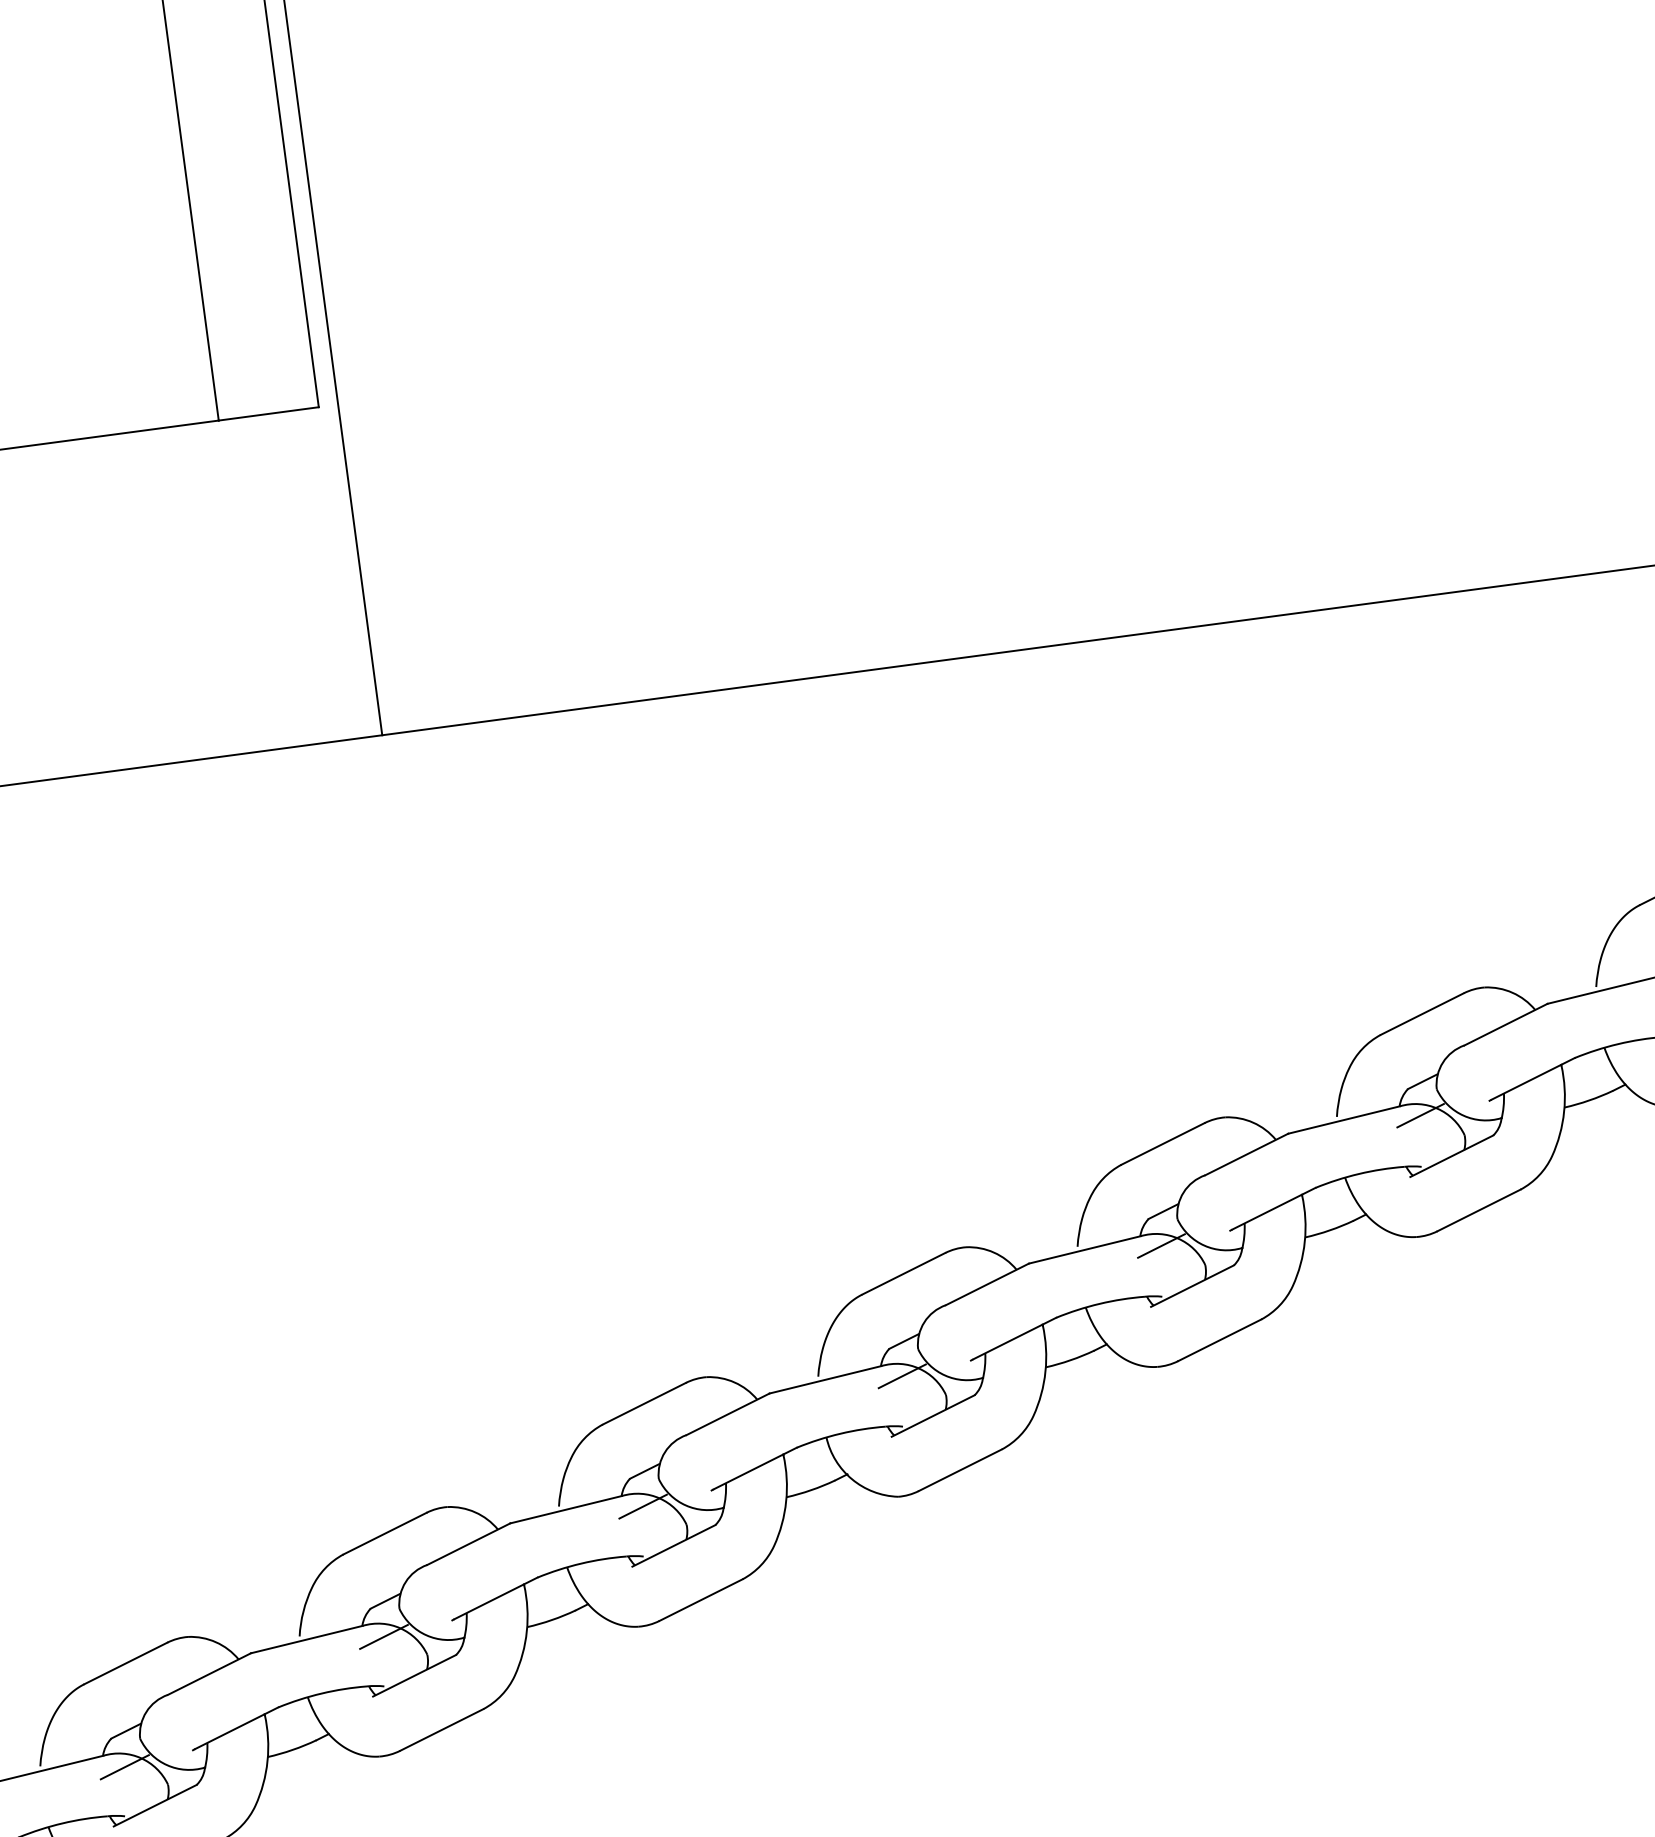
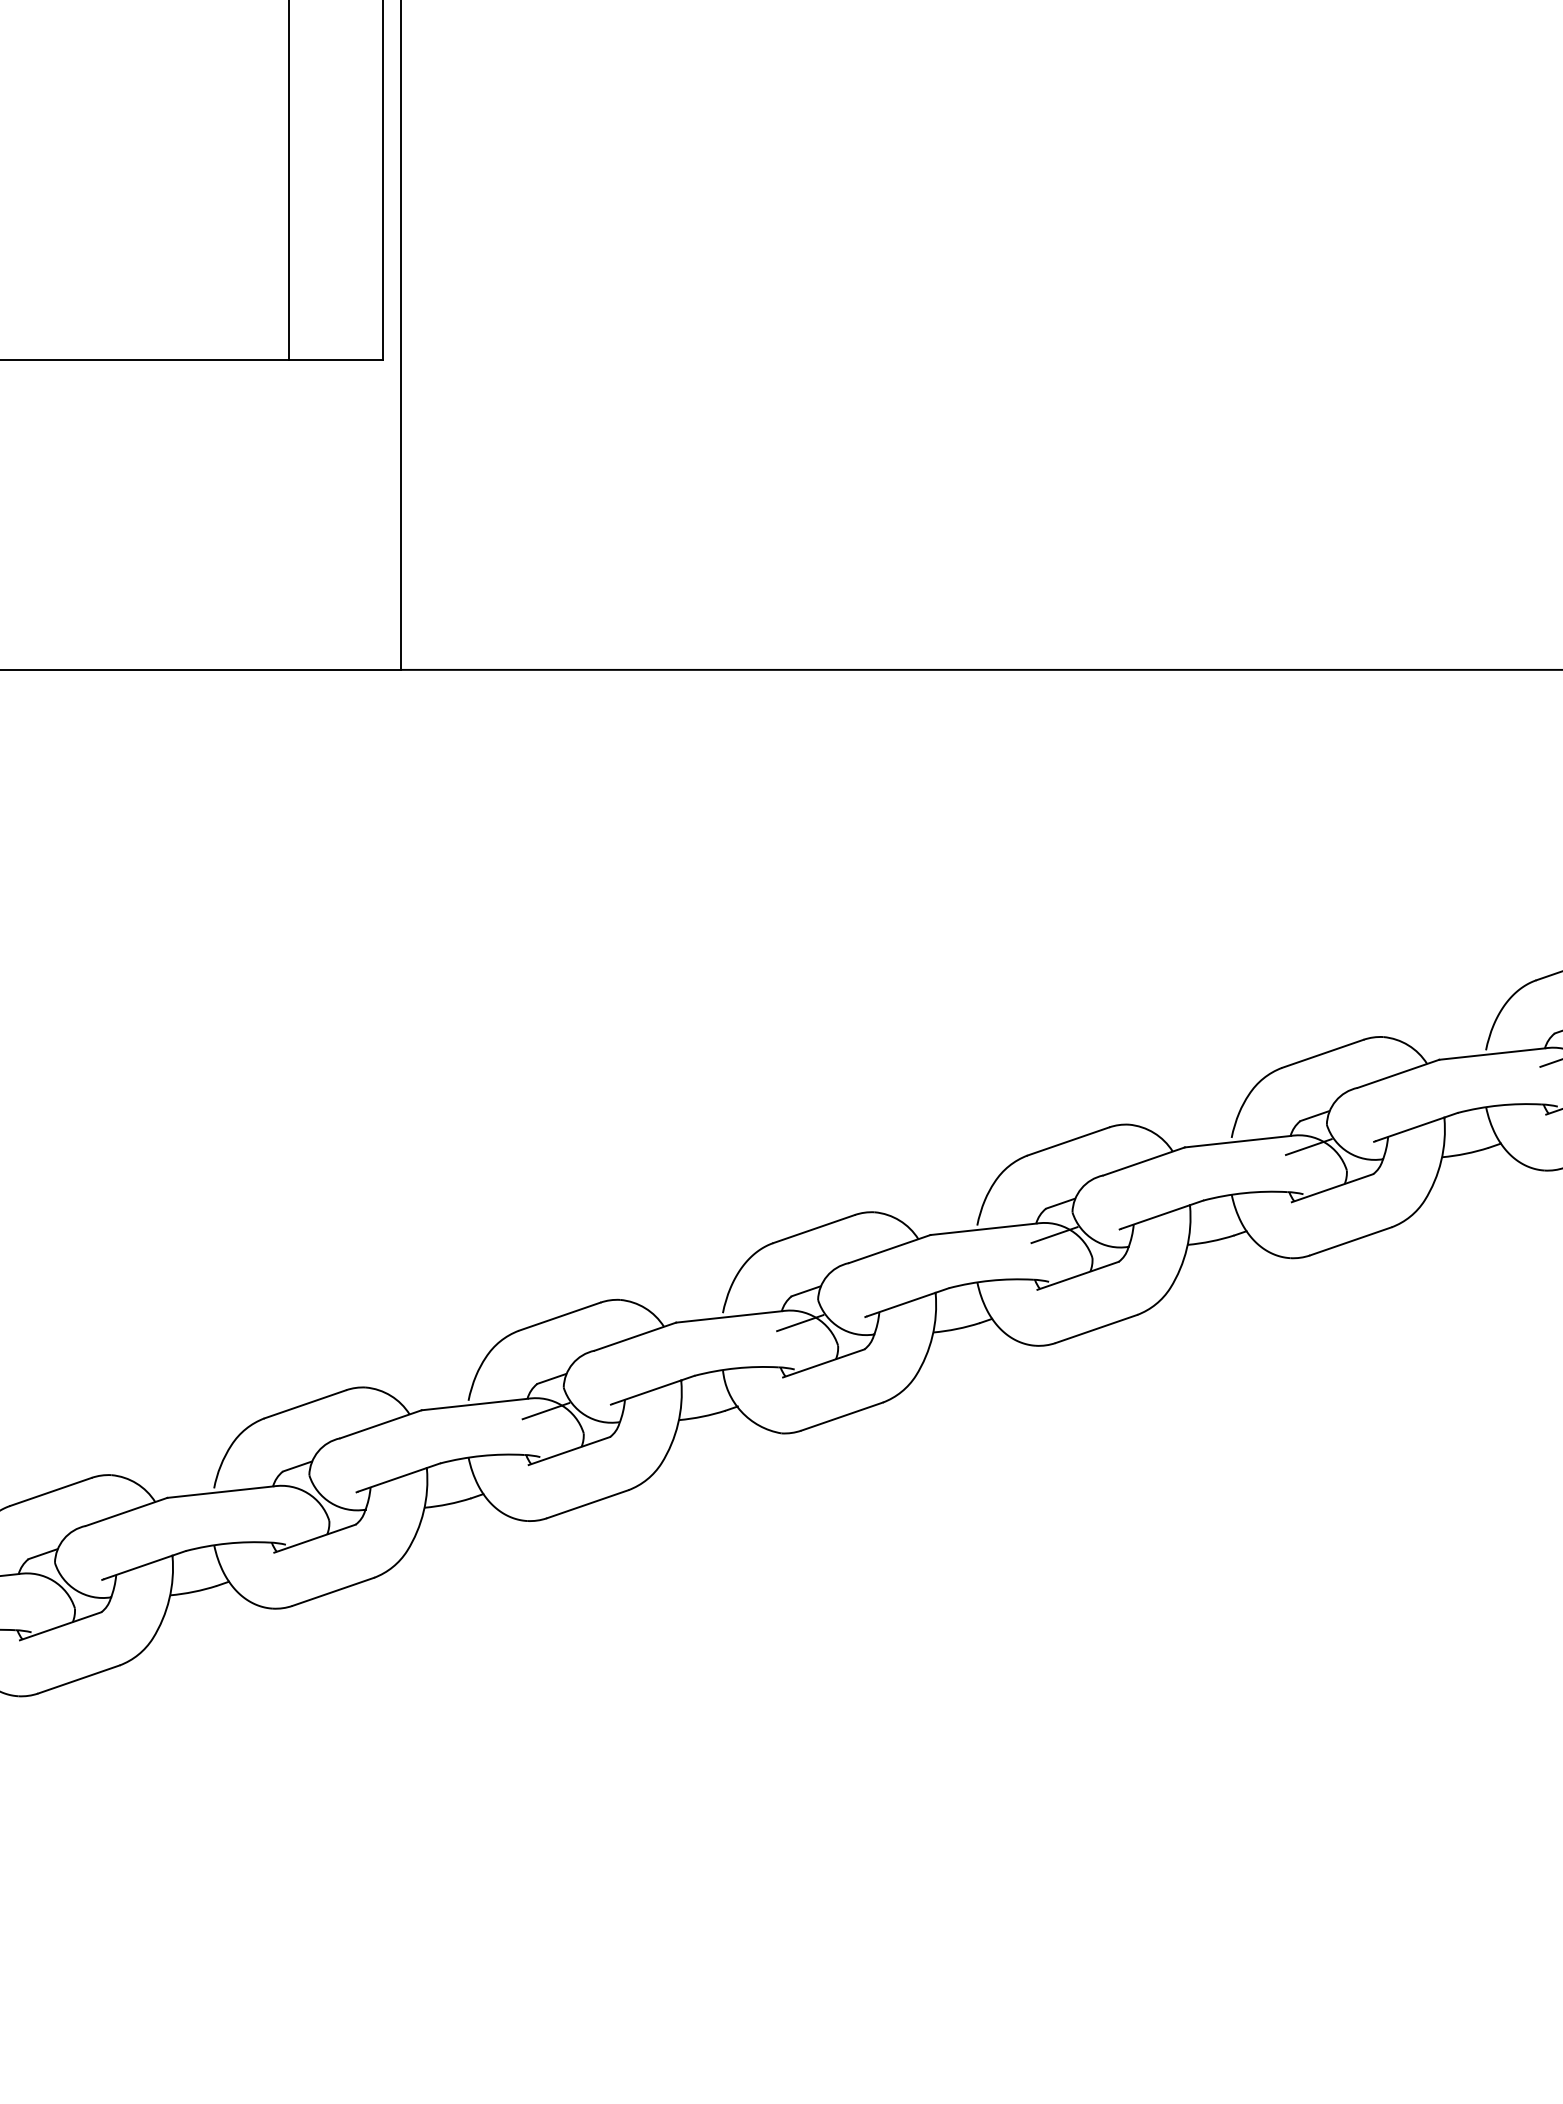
line: (383, 1637) -> (291, 1499), removed
line: (123, 1767) -> (36, 1587), removed

